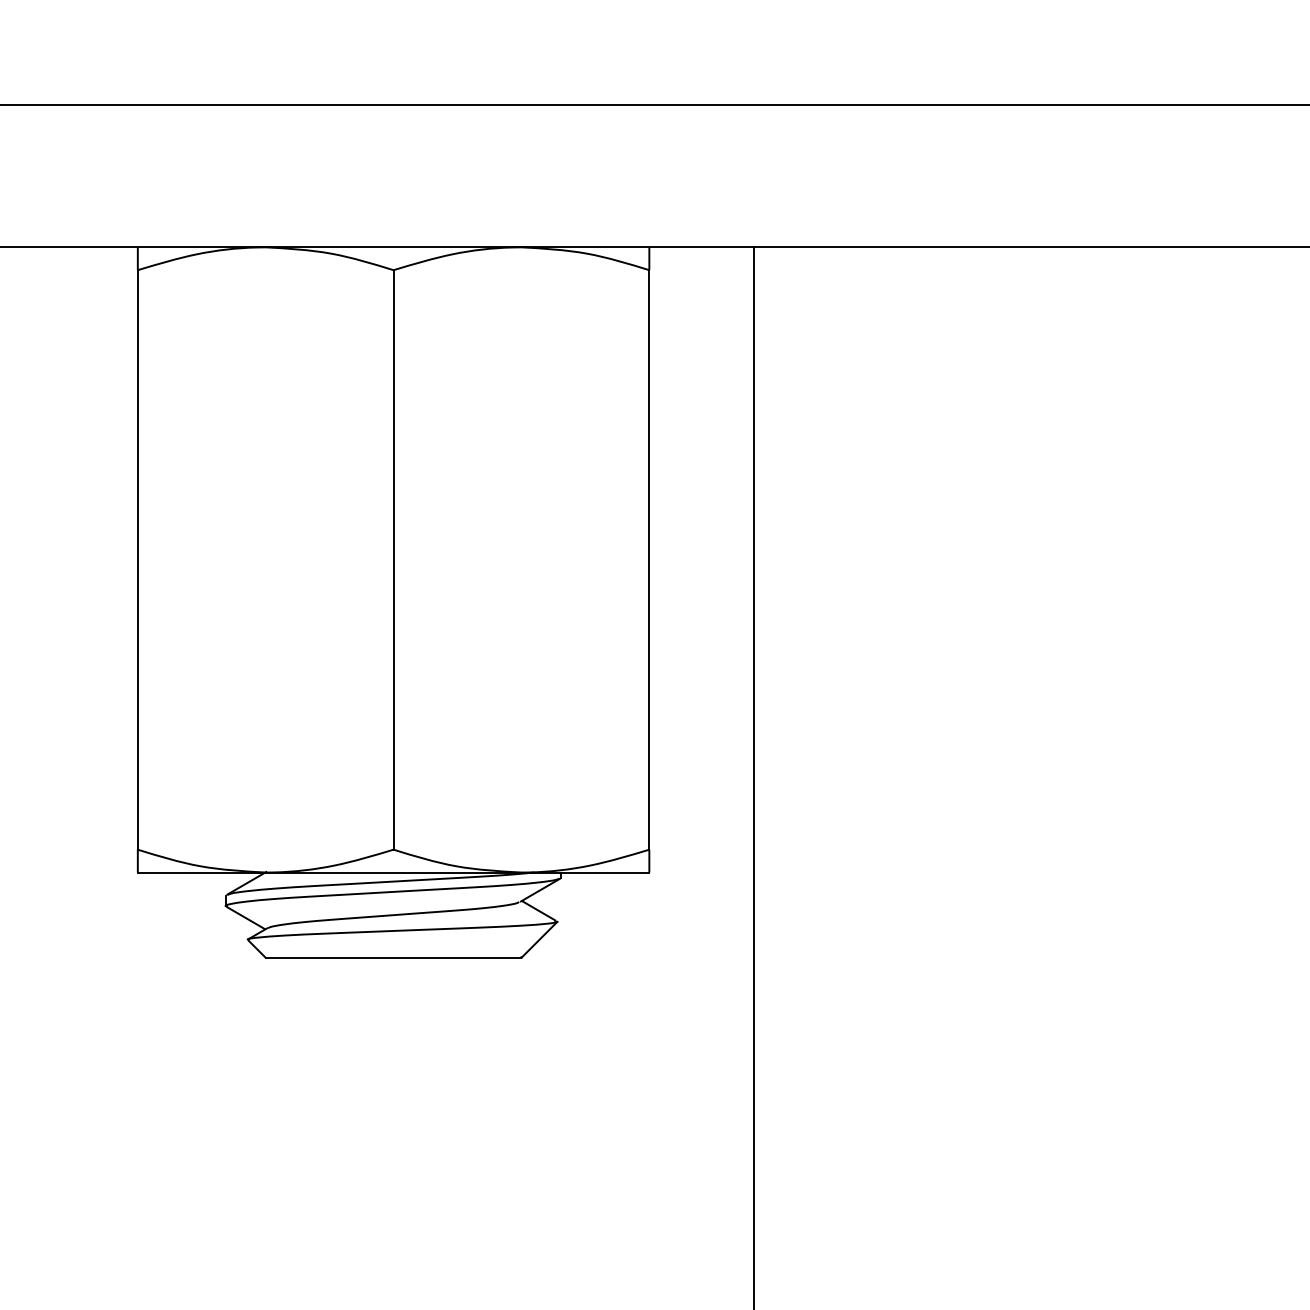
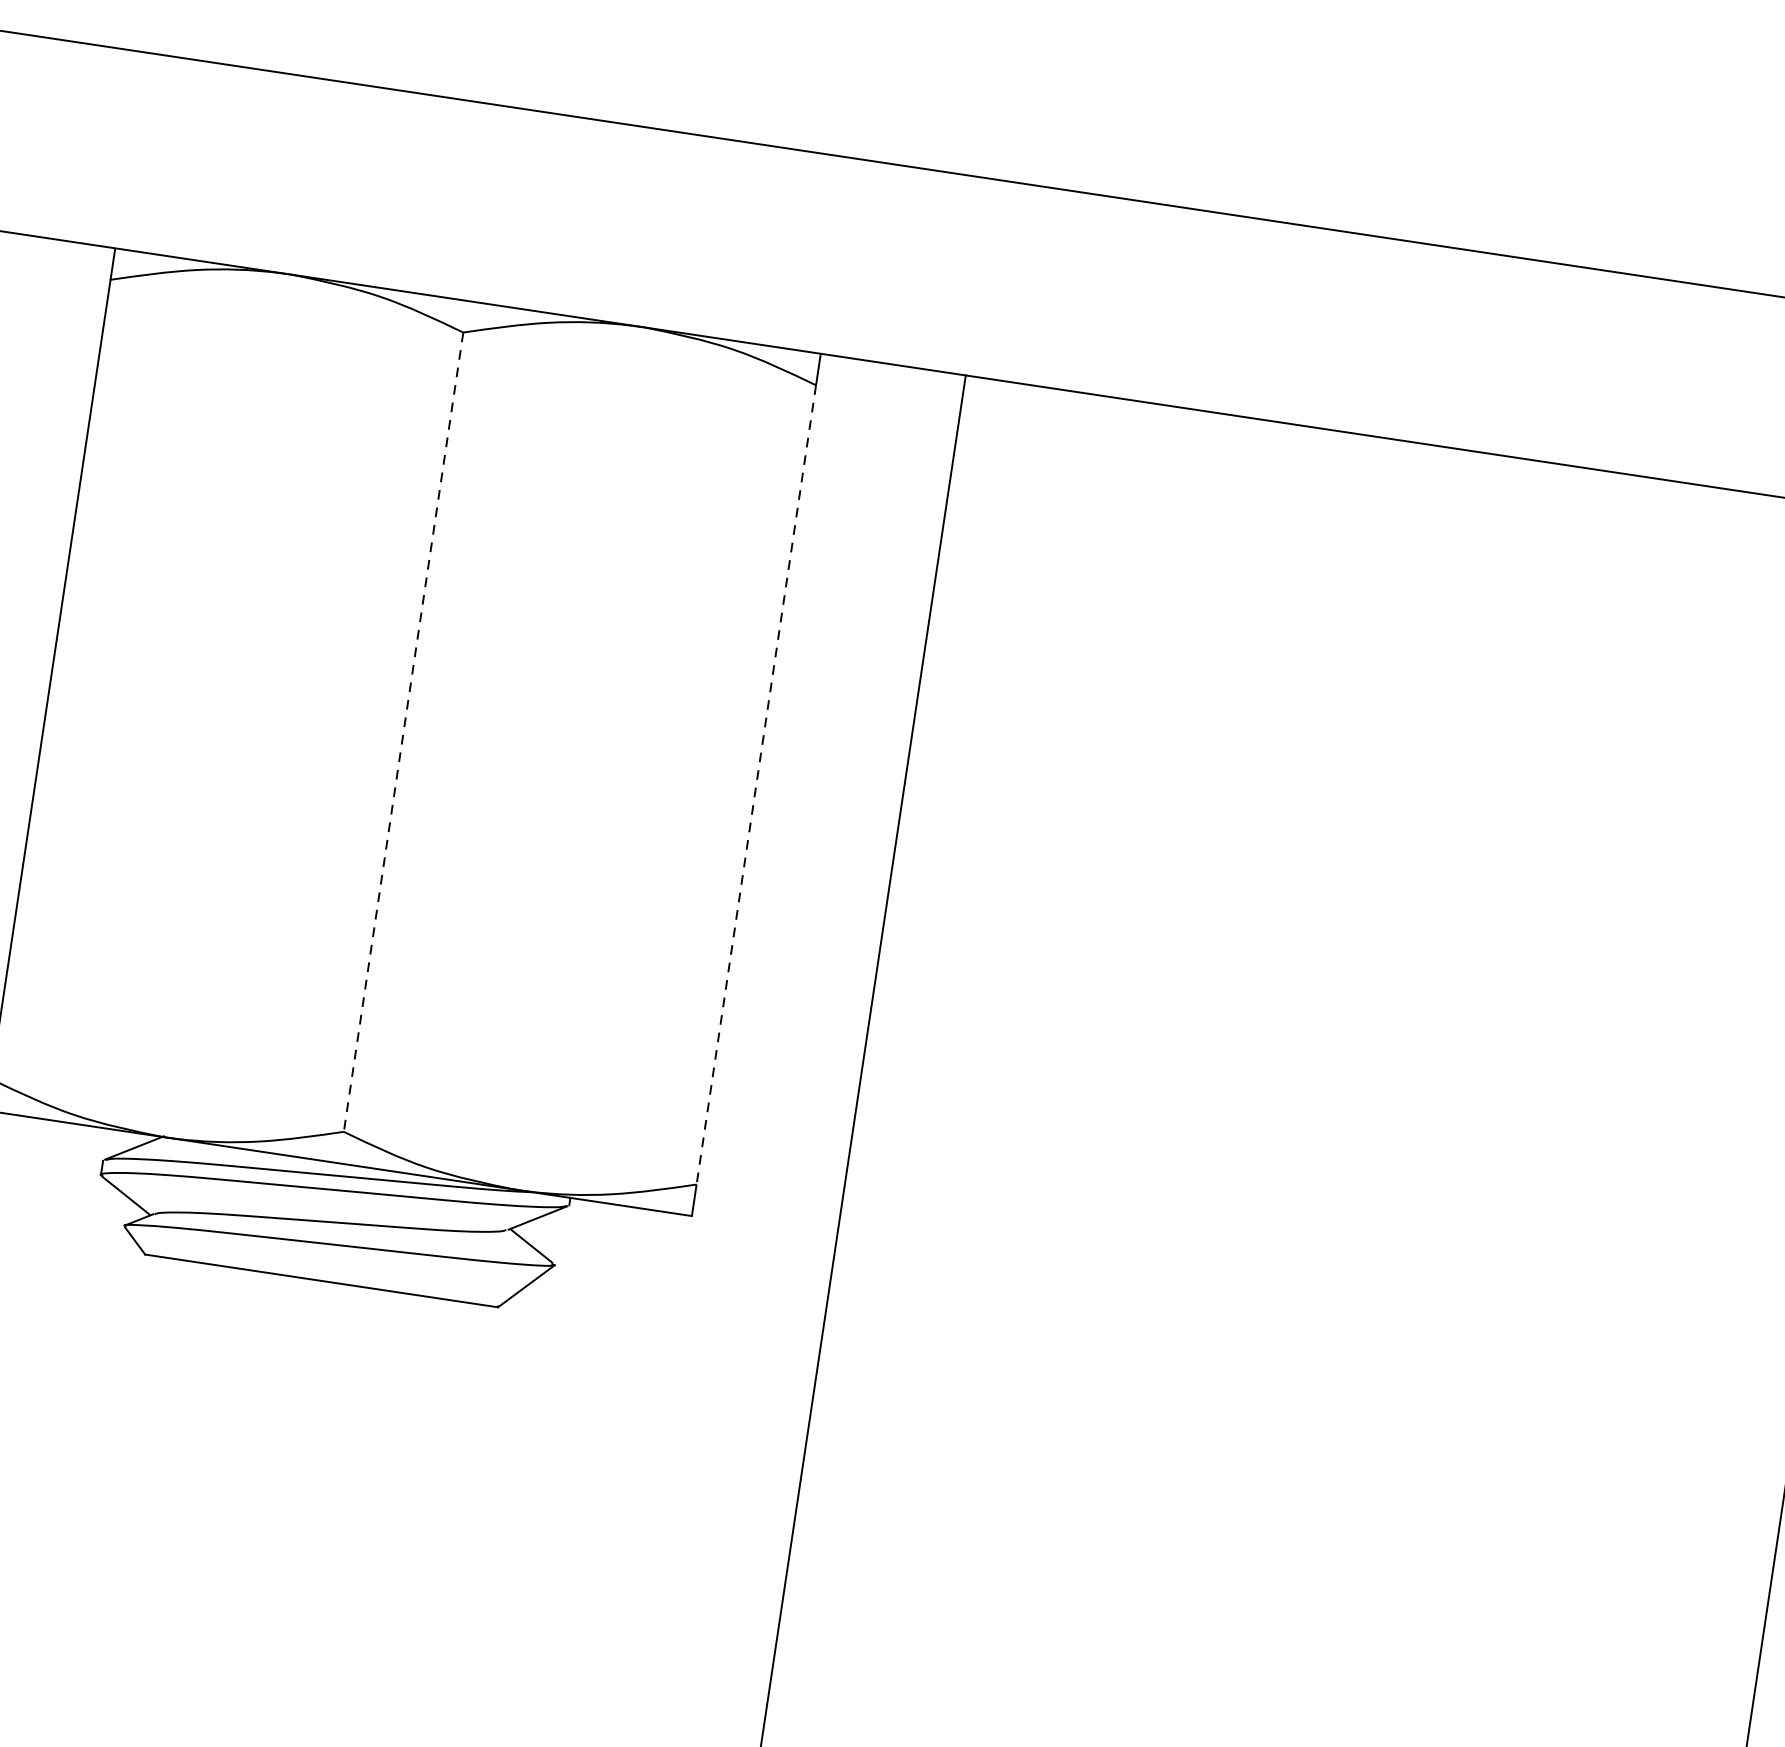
line: (393, 559) -> (403, 731), solid -> dashed
line: (649, 559) -> (756, 784), solid -> dashed

